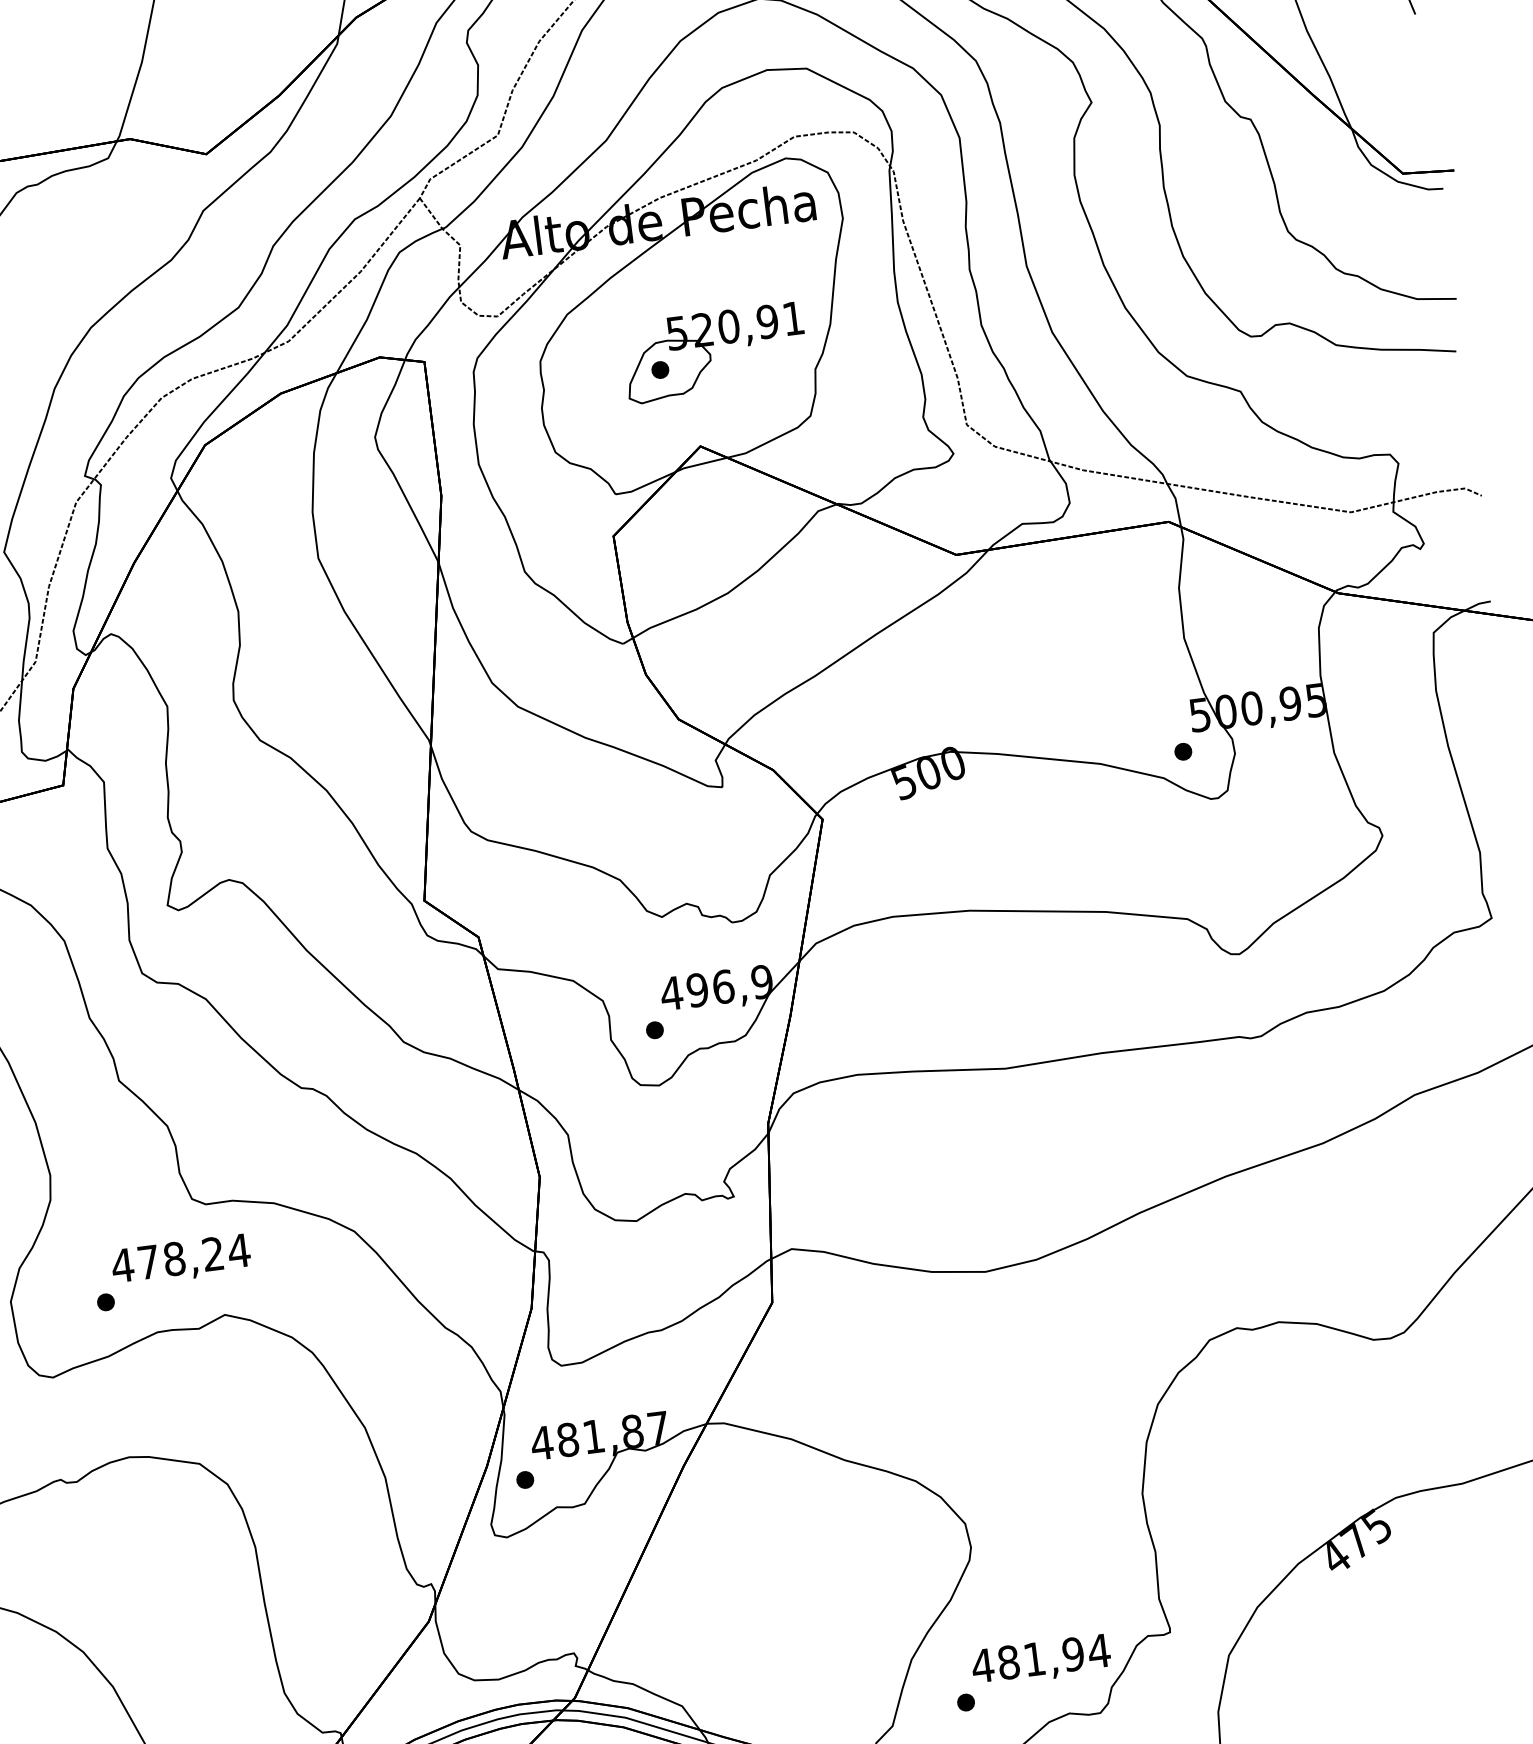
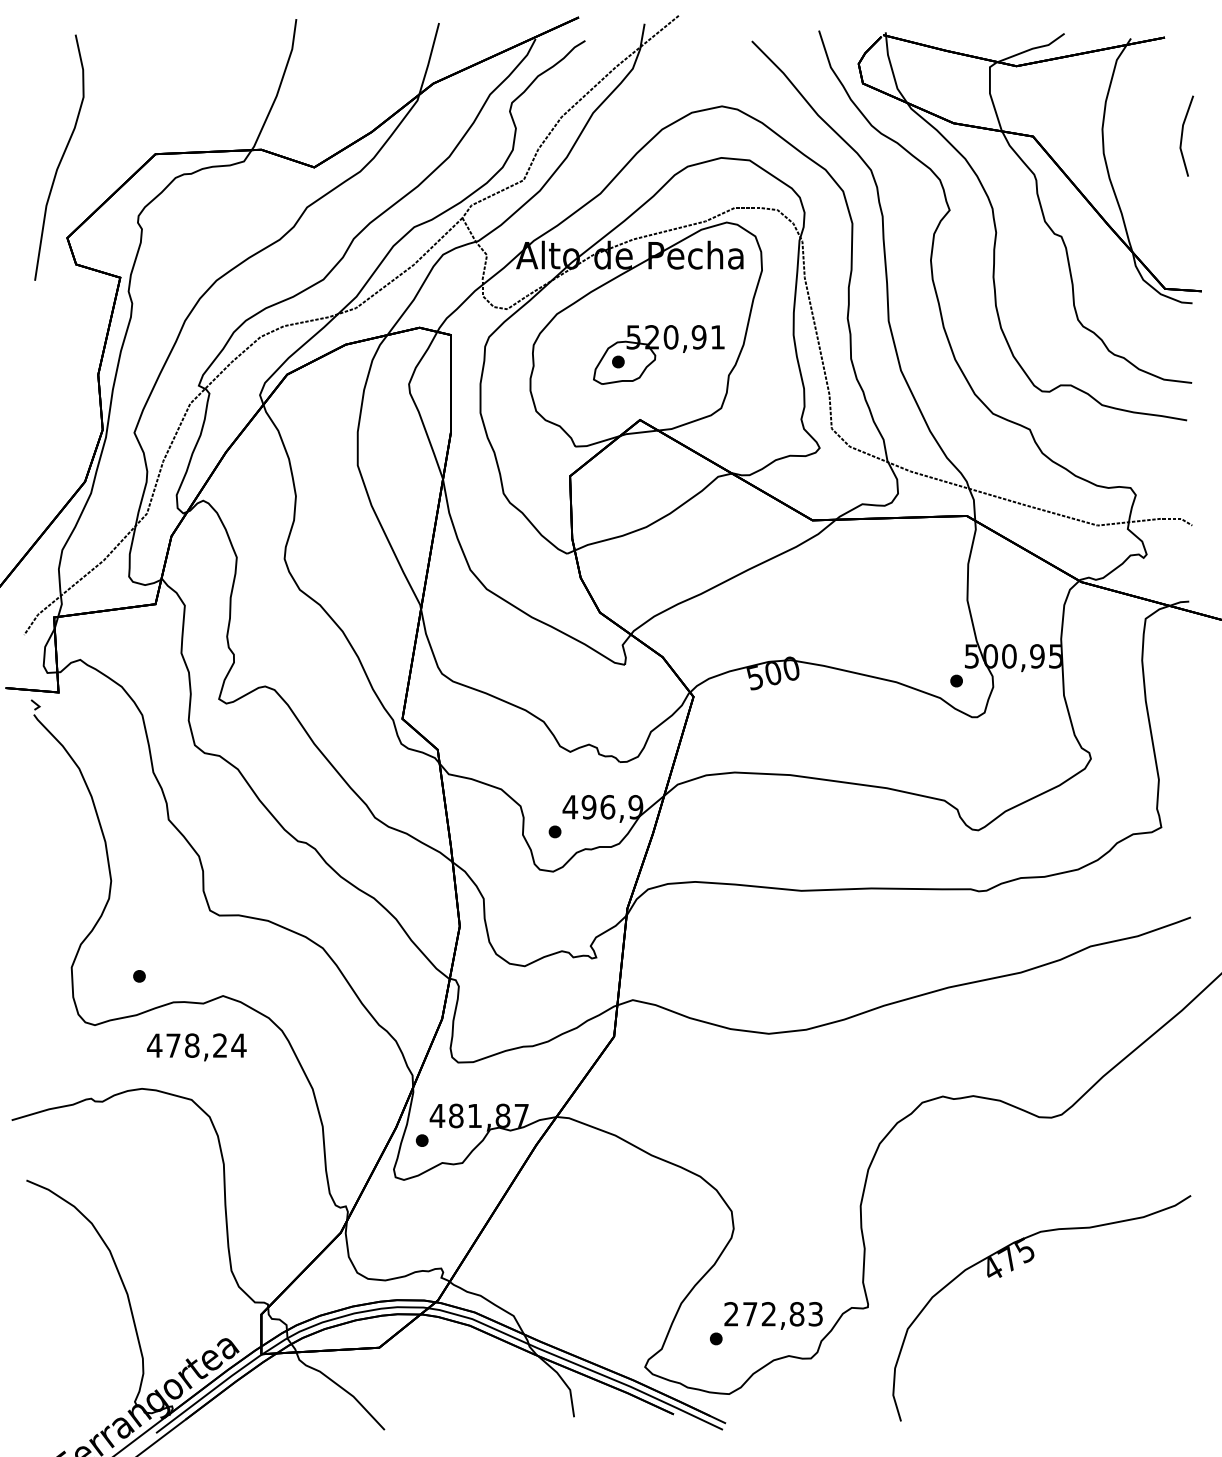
text: (180, 1260) -> (196, 1047), moved
text: (1040, 1658) -> (773, 1314), 481,94 -> 272,83

